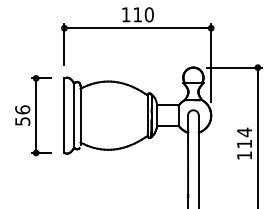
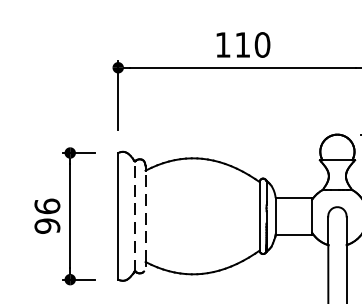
line: (74, 115) -> (135, 216), solid -> dashed
line: (80, 115) -> (145, 216), solid -> dashed
text: (22, 121) -> (47, 226), 56 -> 96

